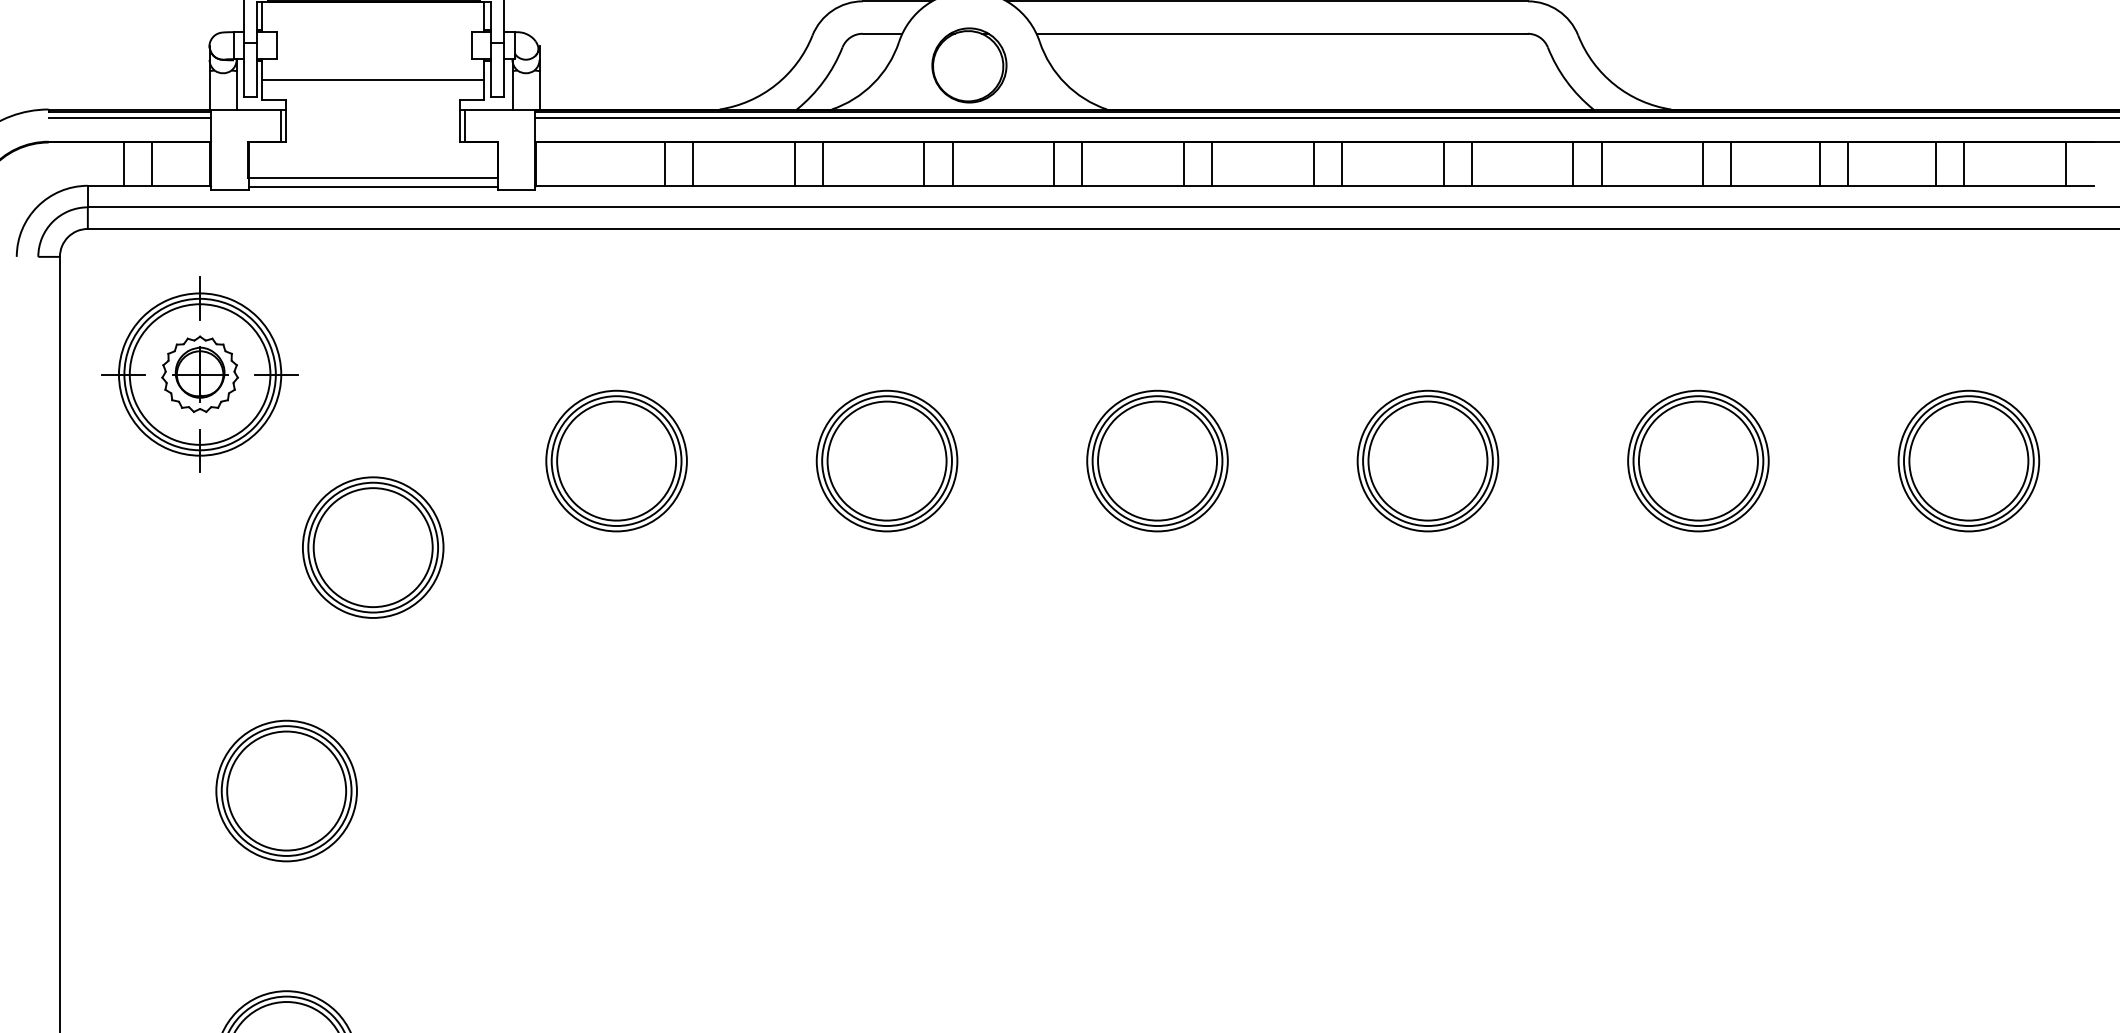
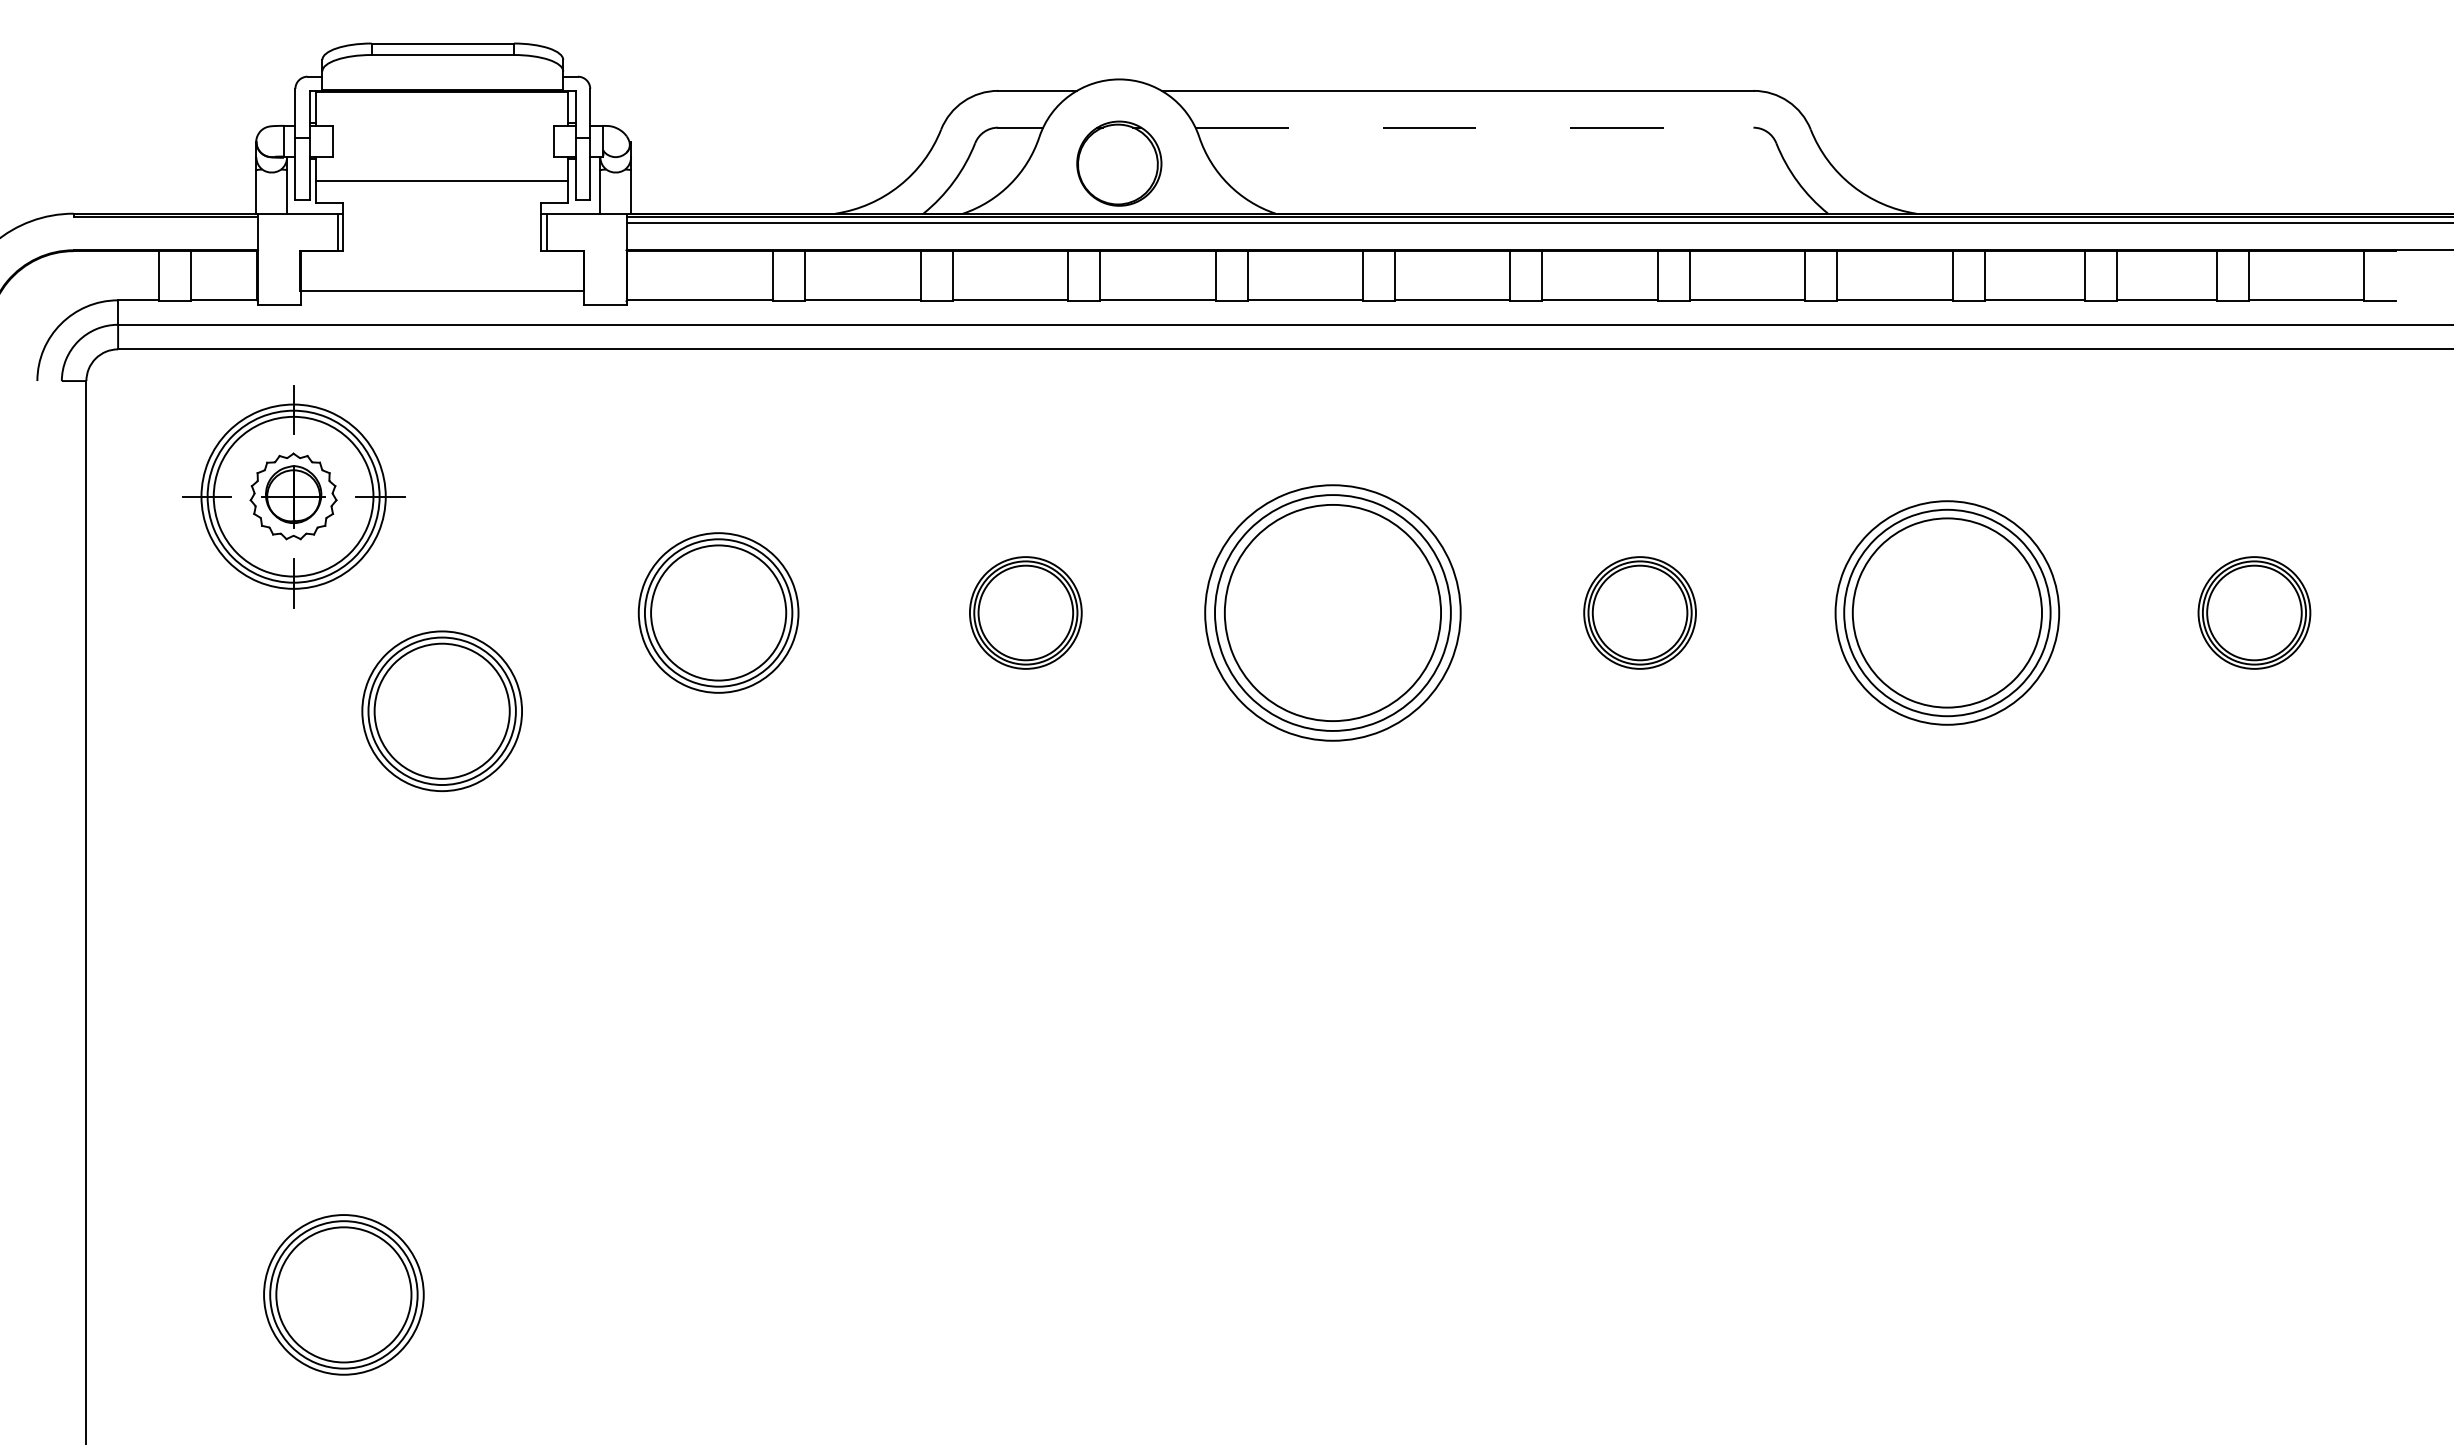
line: (1282, 33) -> (1474, 127), solid -> dashed
line: (129, 118) -> (165, 223), removed
line: (372, 186) -> (441, 301), removed
part: (200, 374) -> (293, 496), moved
part: (886, 460) -> (1025, 612), size x0.7
part: (1157, 460) -> (1332, 612), size x1.6
part: (1427, 460) -> (1639, 612), size x0.7
part: (1697, 460) -> (1946, 612), size x1.4
part: (1968, 460) -> (2254, 612), size x0.7
part: (286, 790) -> (343, 987), removed

